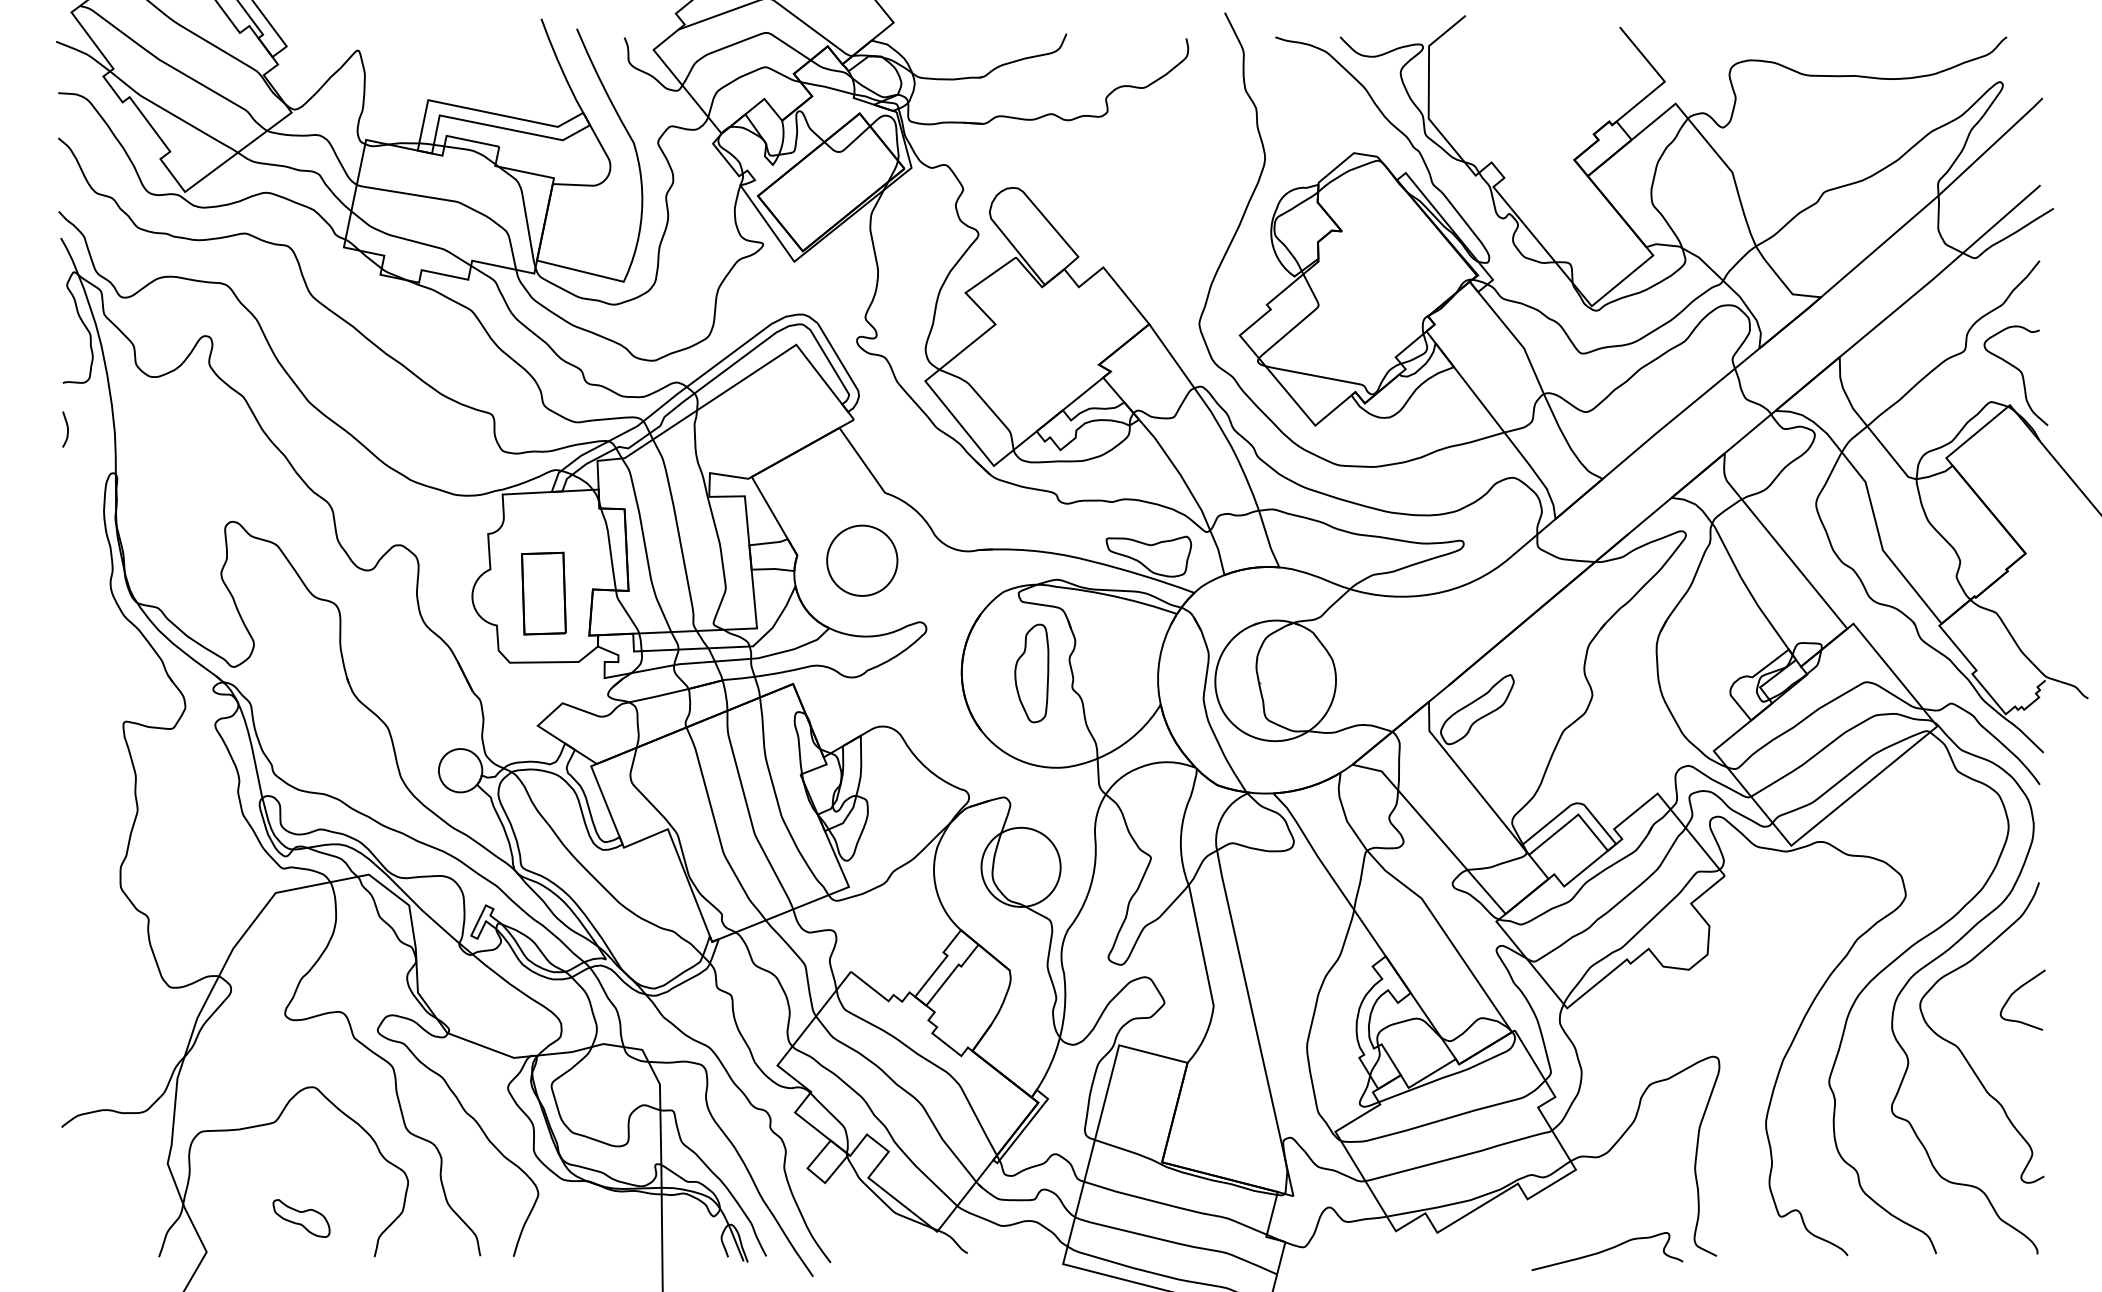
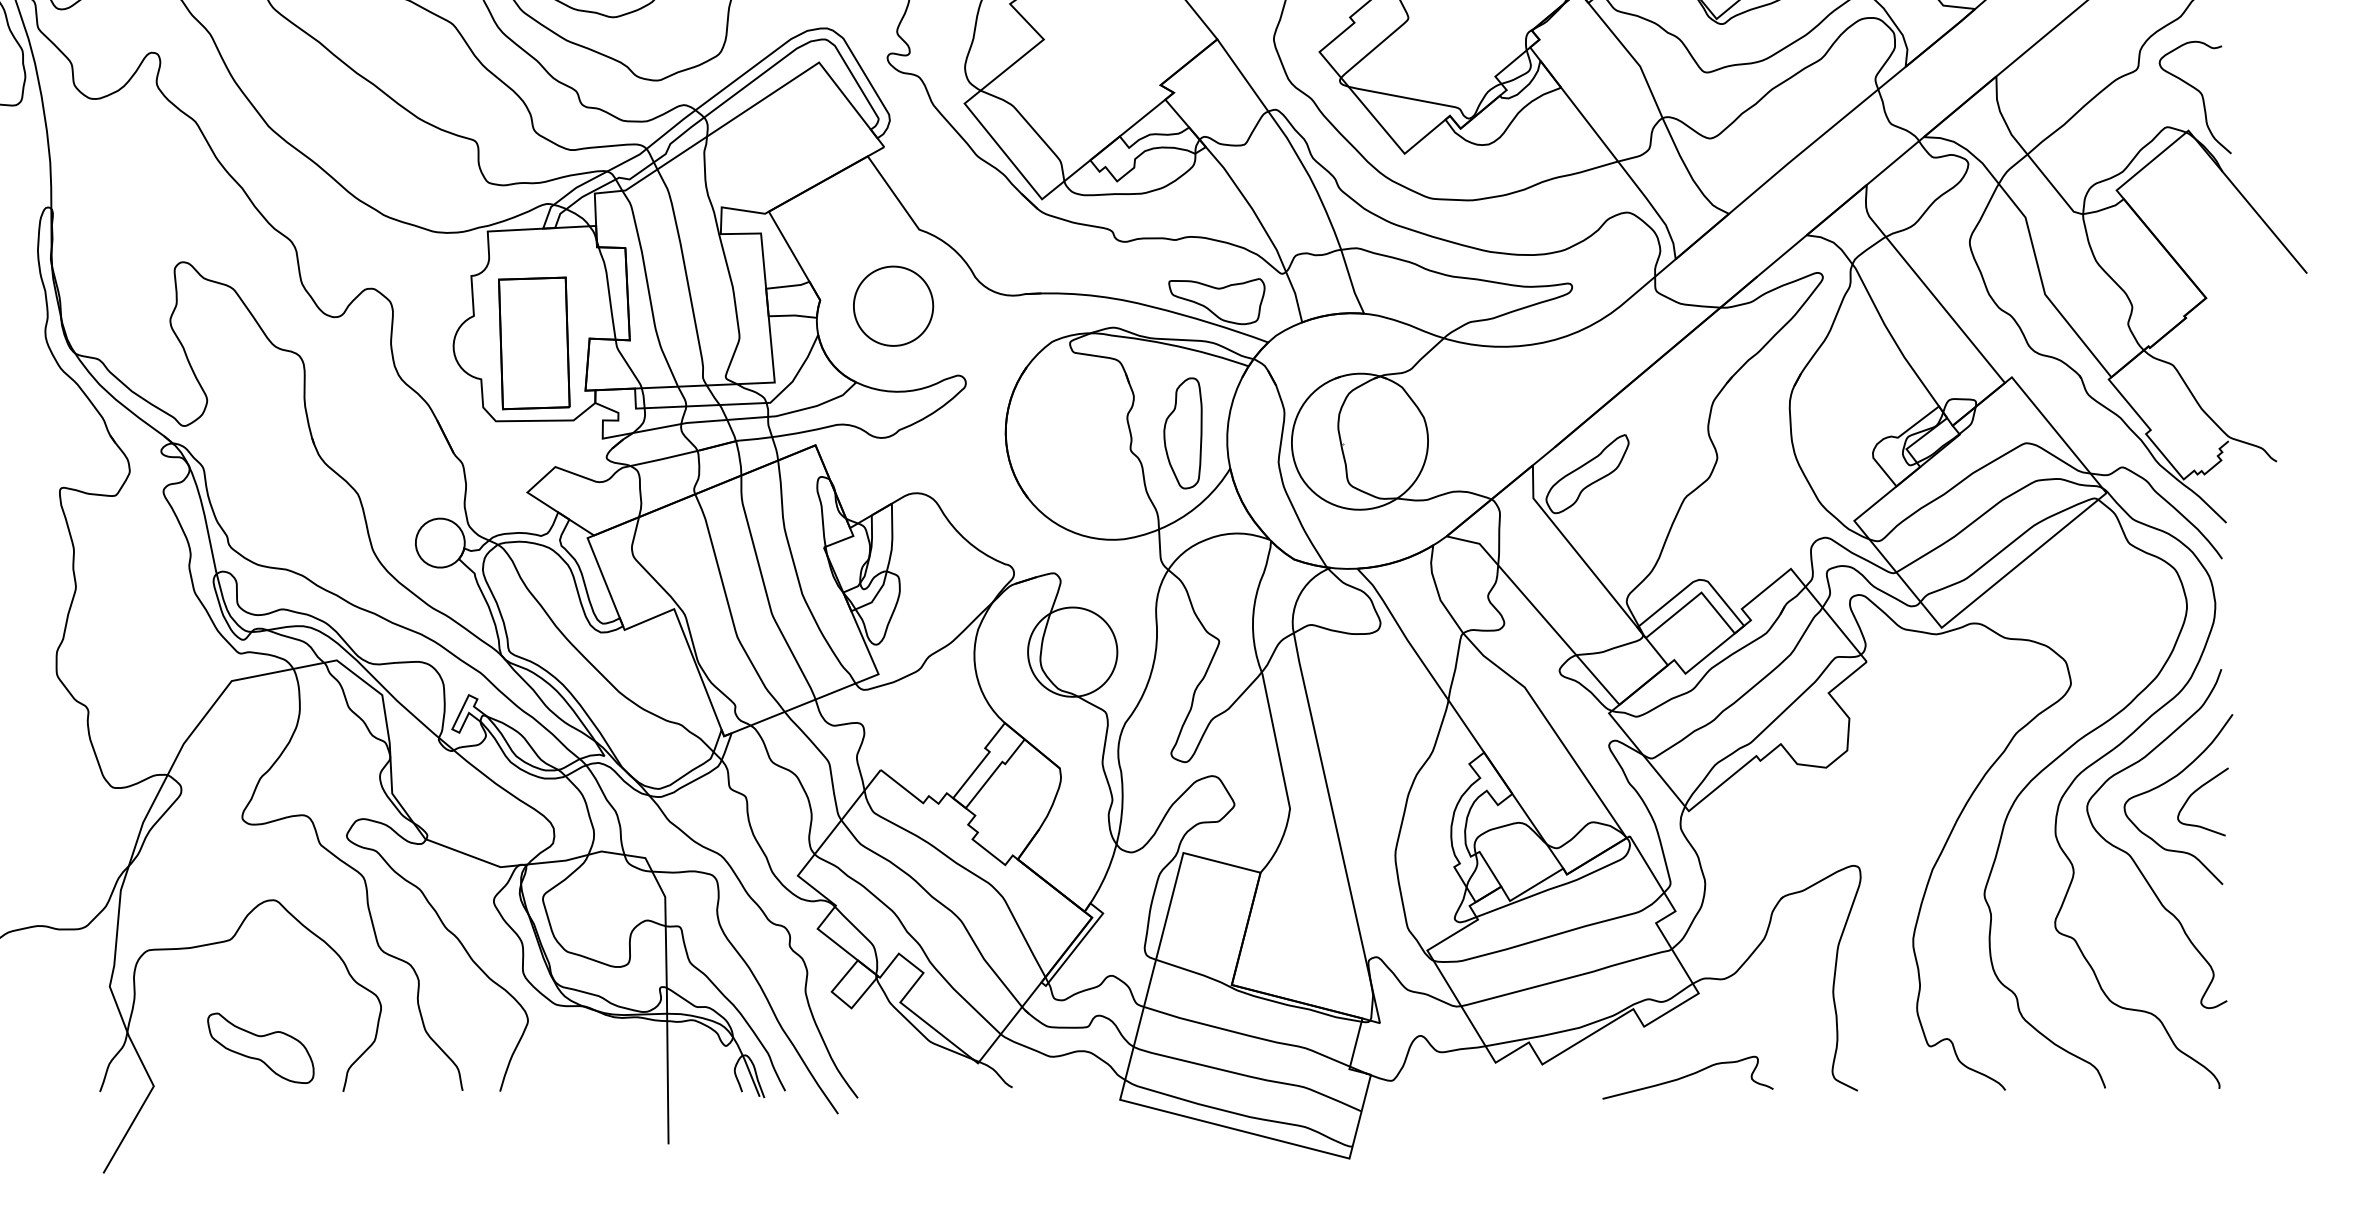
part: (543, 593) -> (533, 343), size x1.43
part: (1031, 673) -> (1182, 433), moved
curve: (1992, 982) -> (2168, 782), added
part: (301, 1218) -> (260, 1048), size x1.67
curve: (1607, 1250) -> (1688, 1076), moved

